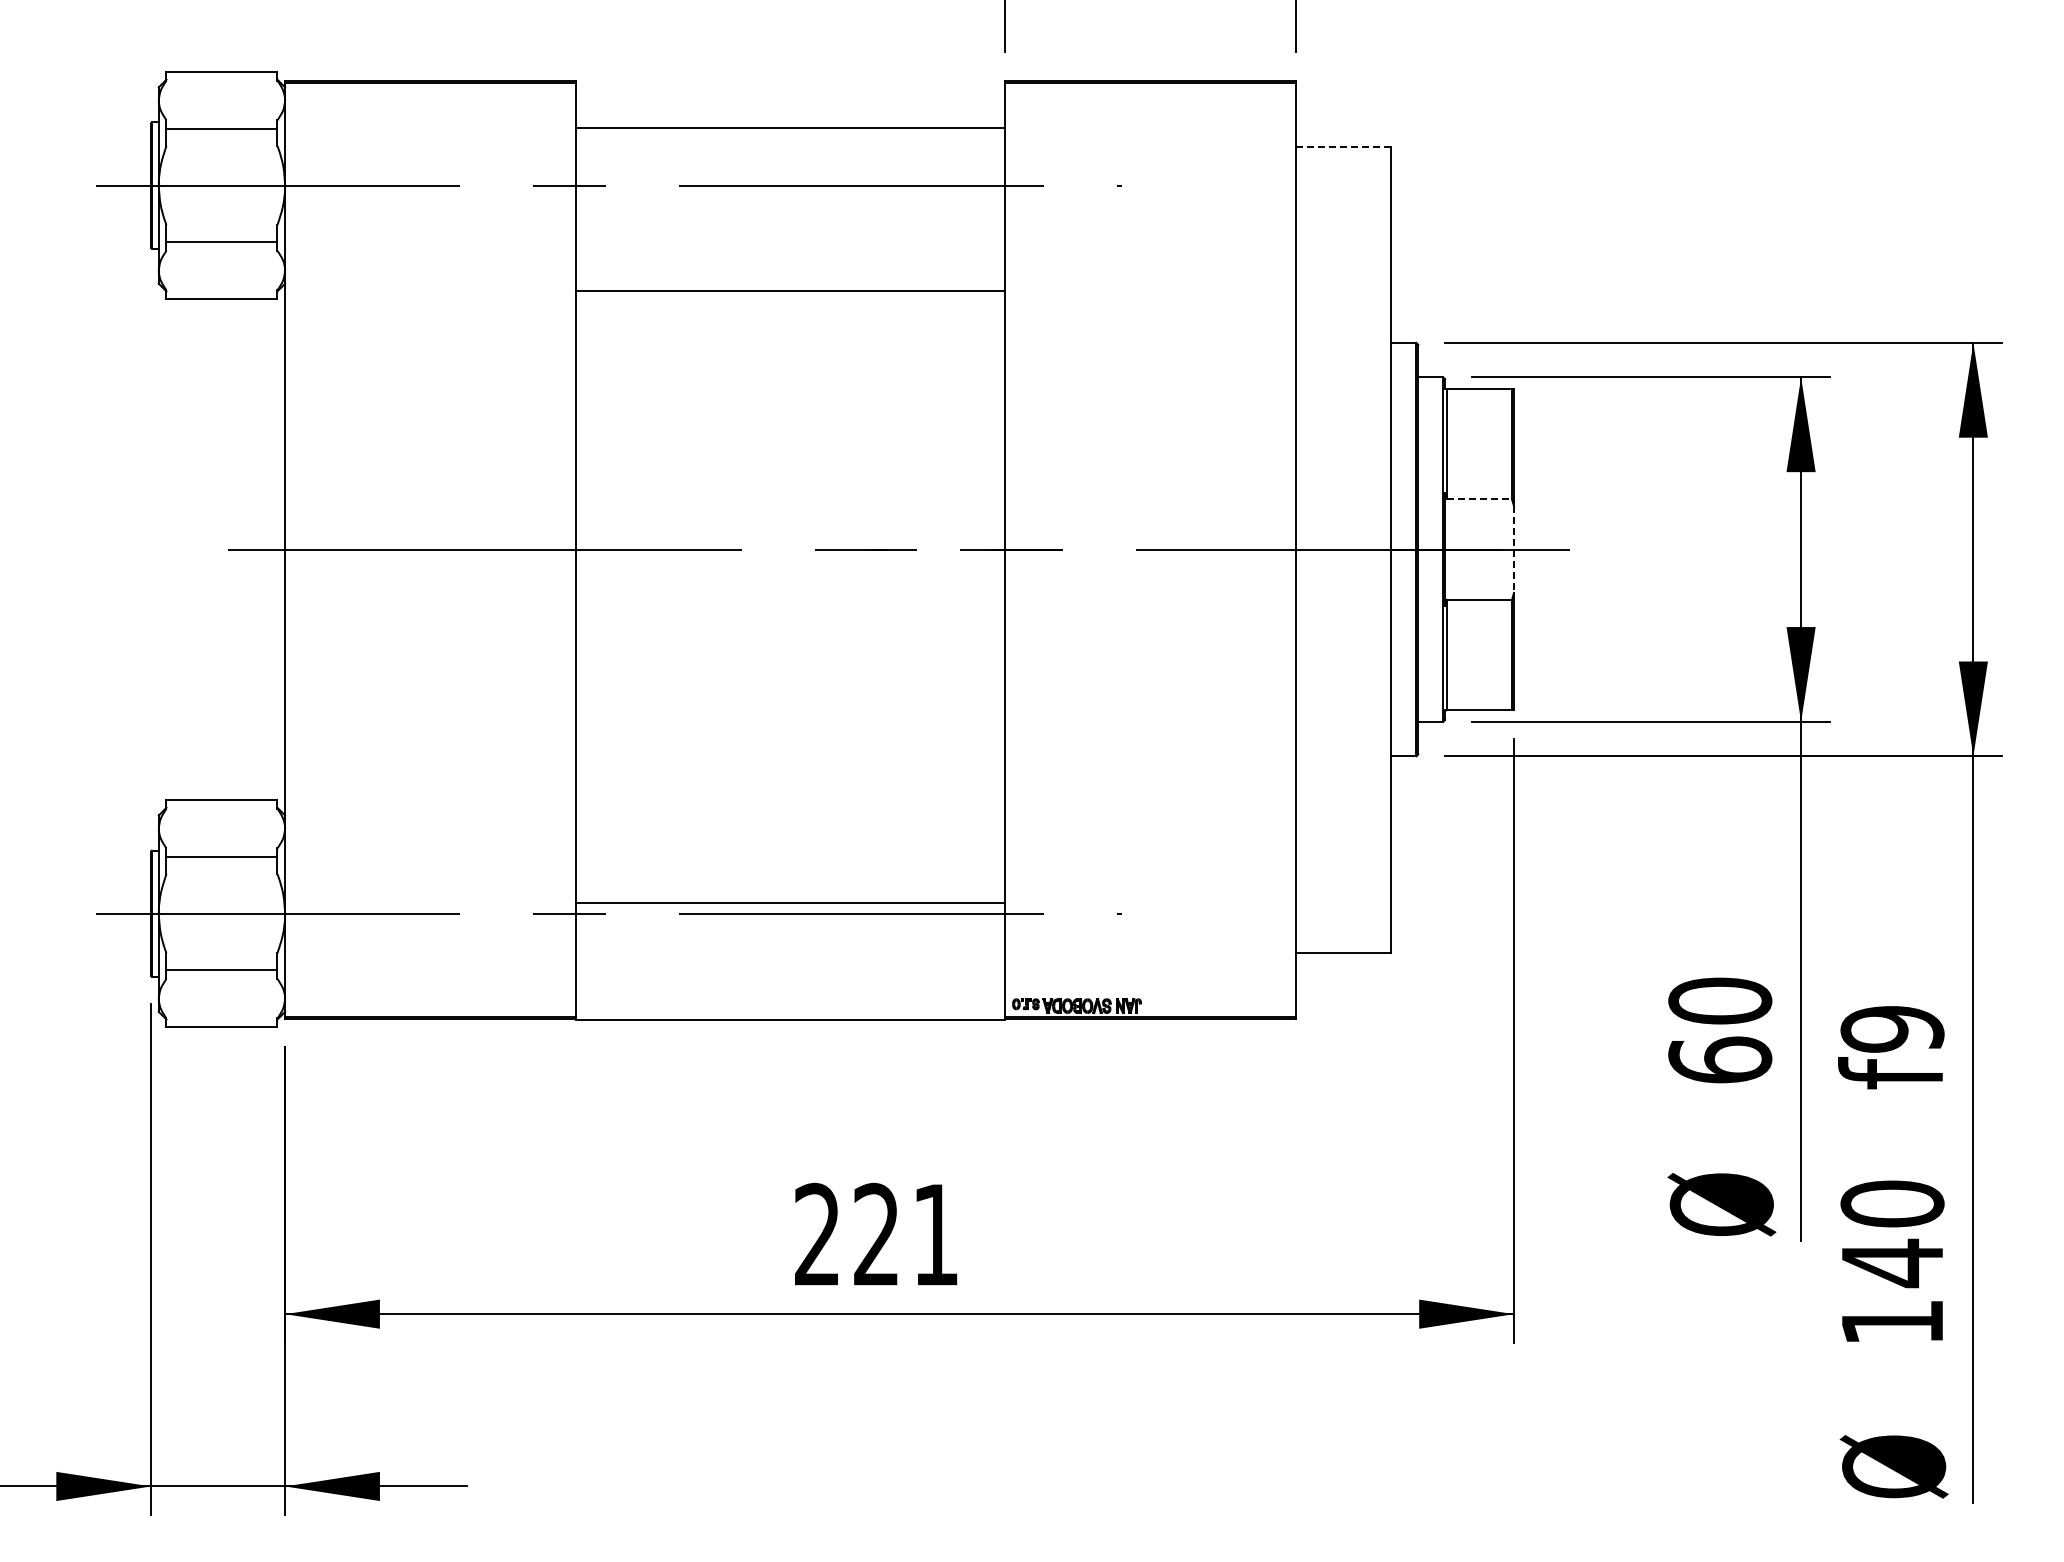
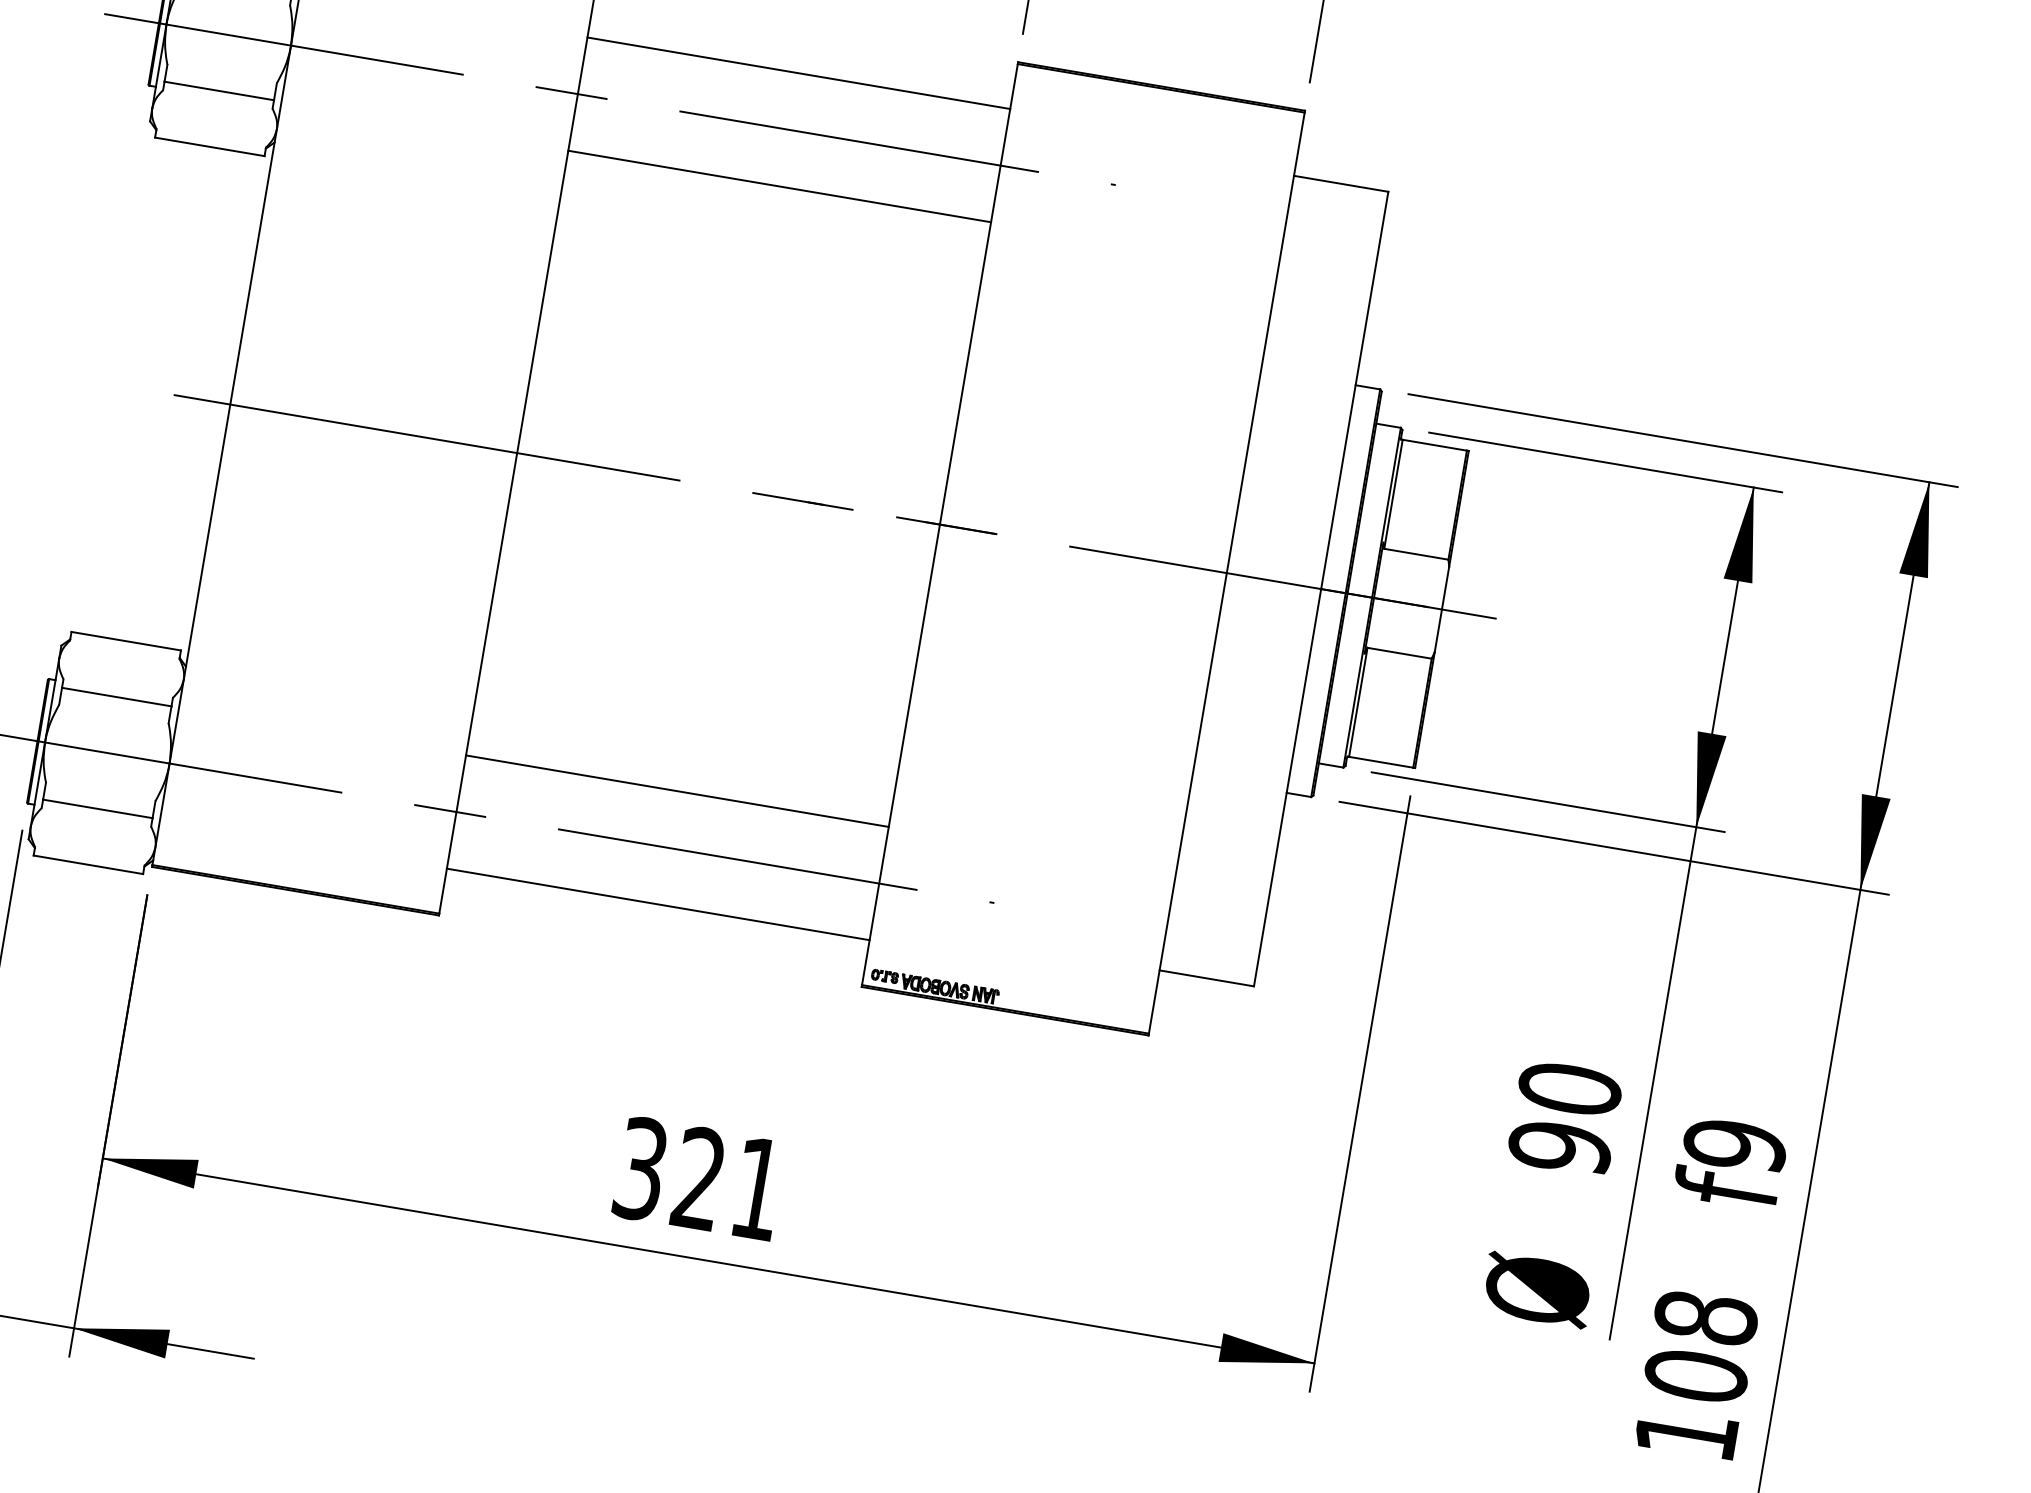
line: (1343, 146) -> (1341, 183), dashed -> solid
line: (790, 290) -> (779, 186), moved
line: (1479, 499) -> (1416, 554), dashed -> solid
line: (1513, 550) -> (1441, 610), dashed -> solid
line: (790, 903) -> (677, 791), moved
line: (790, 1020) -> (658, 904), moved
text: (1720, 1059) -> (1560, 1146), 60 -> 90
text: (817, 1234) -> (641, 1168), 221 -> 321
text: (1892, 1234) -> (1700, 1347), 140 -> 108

